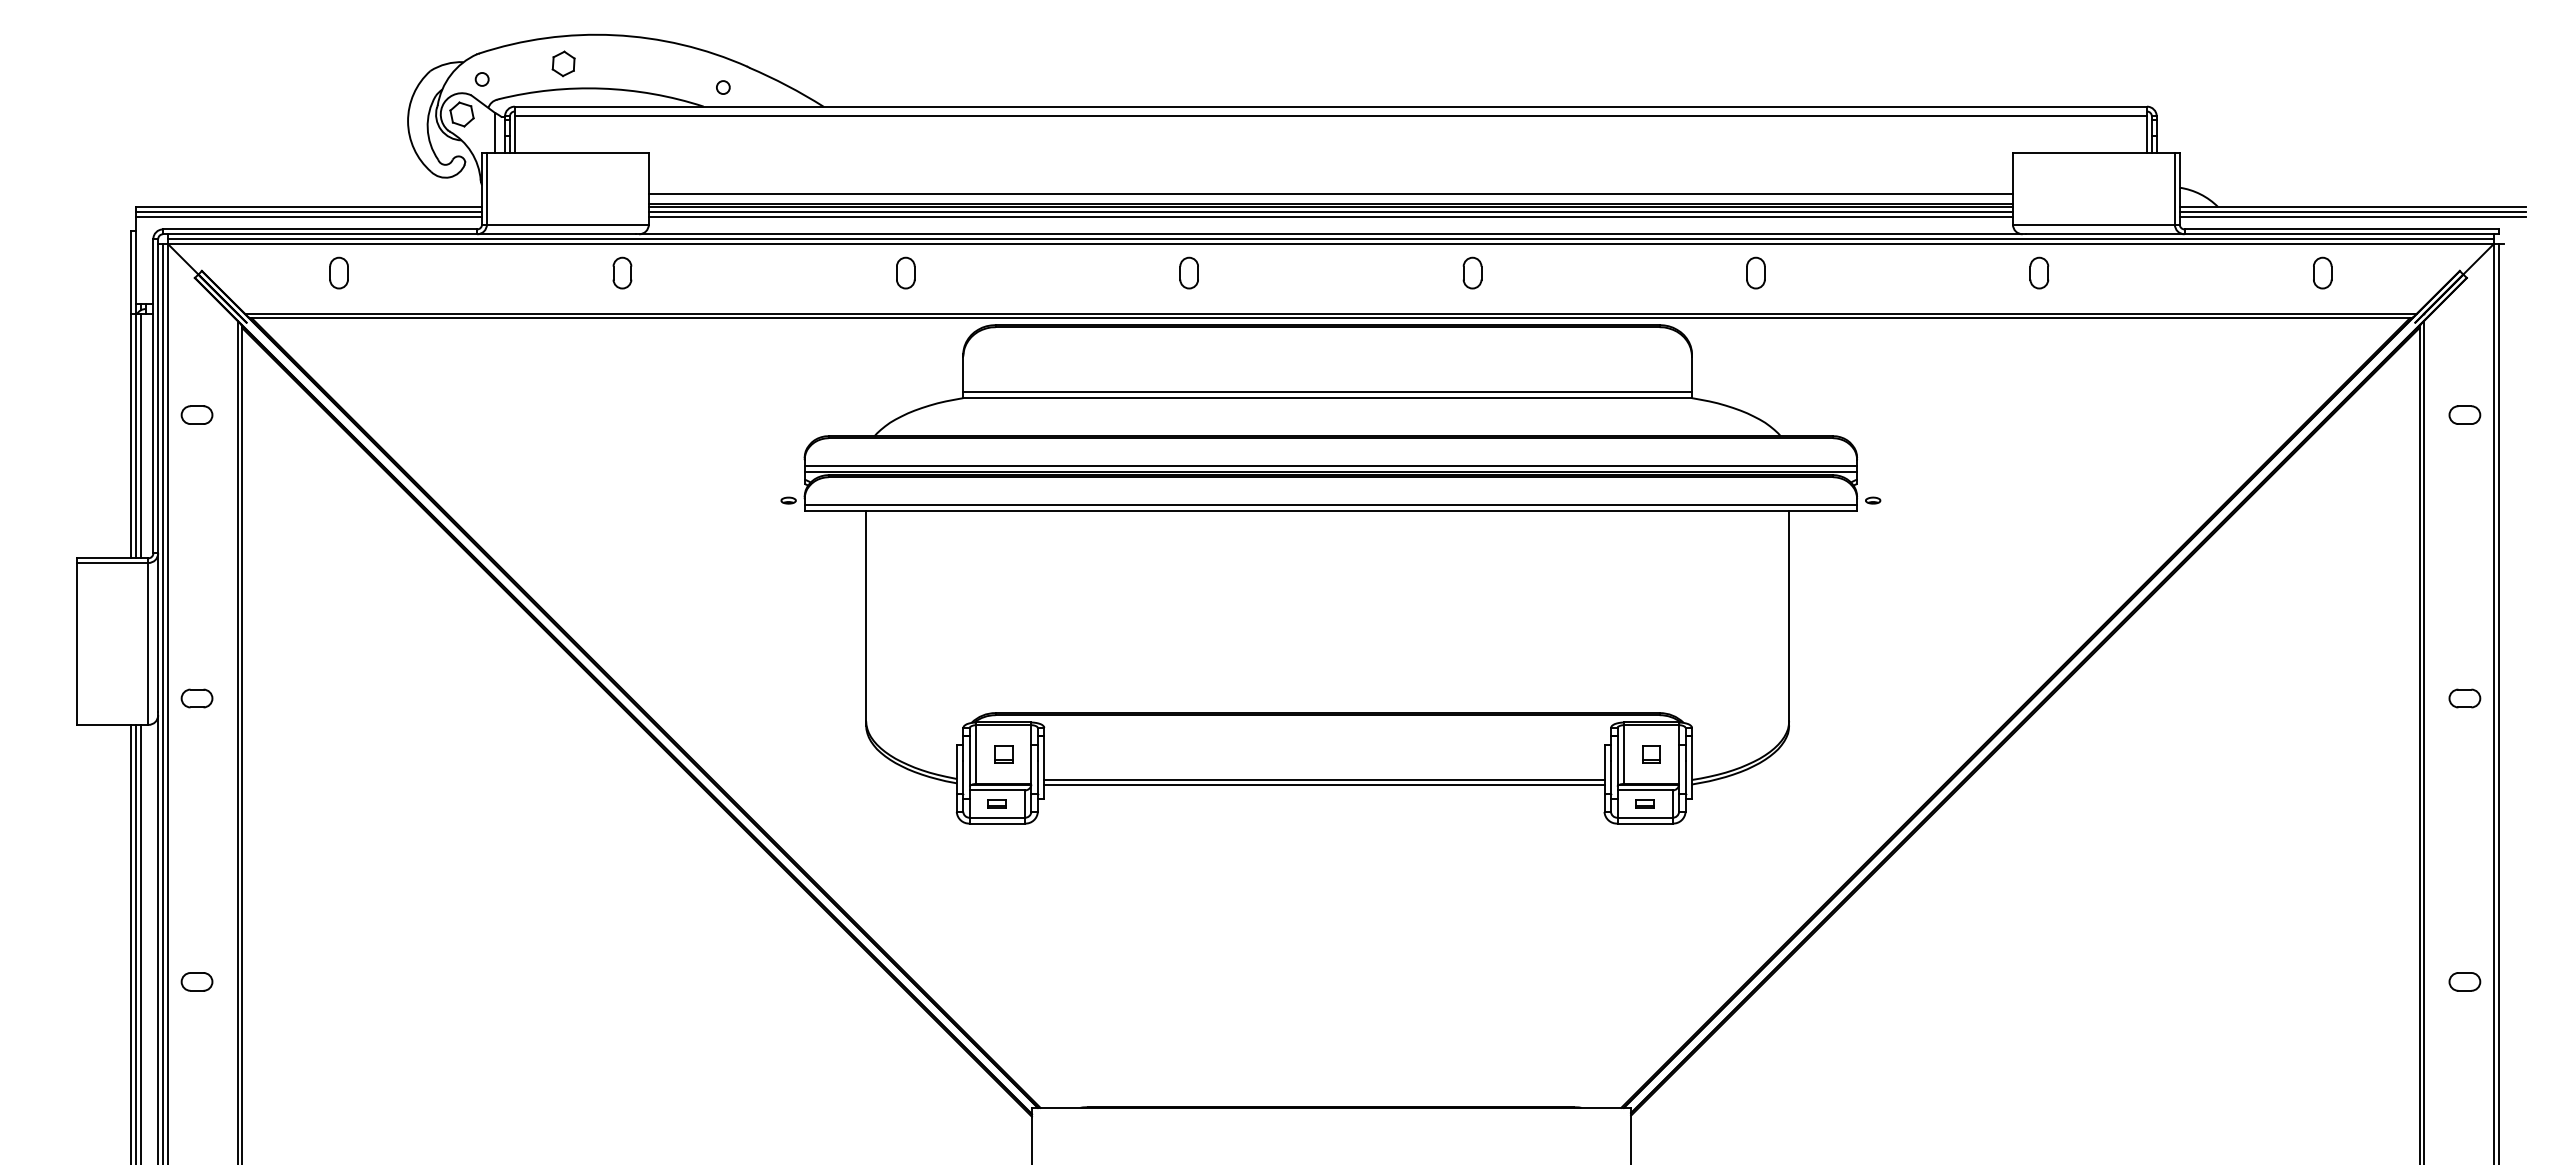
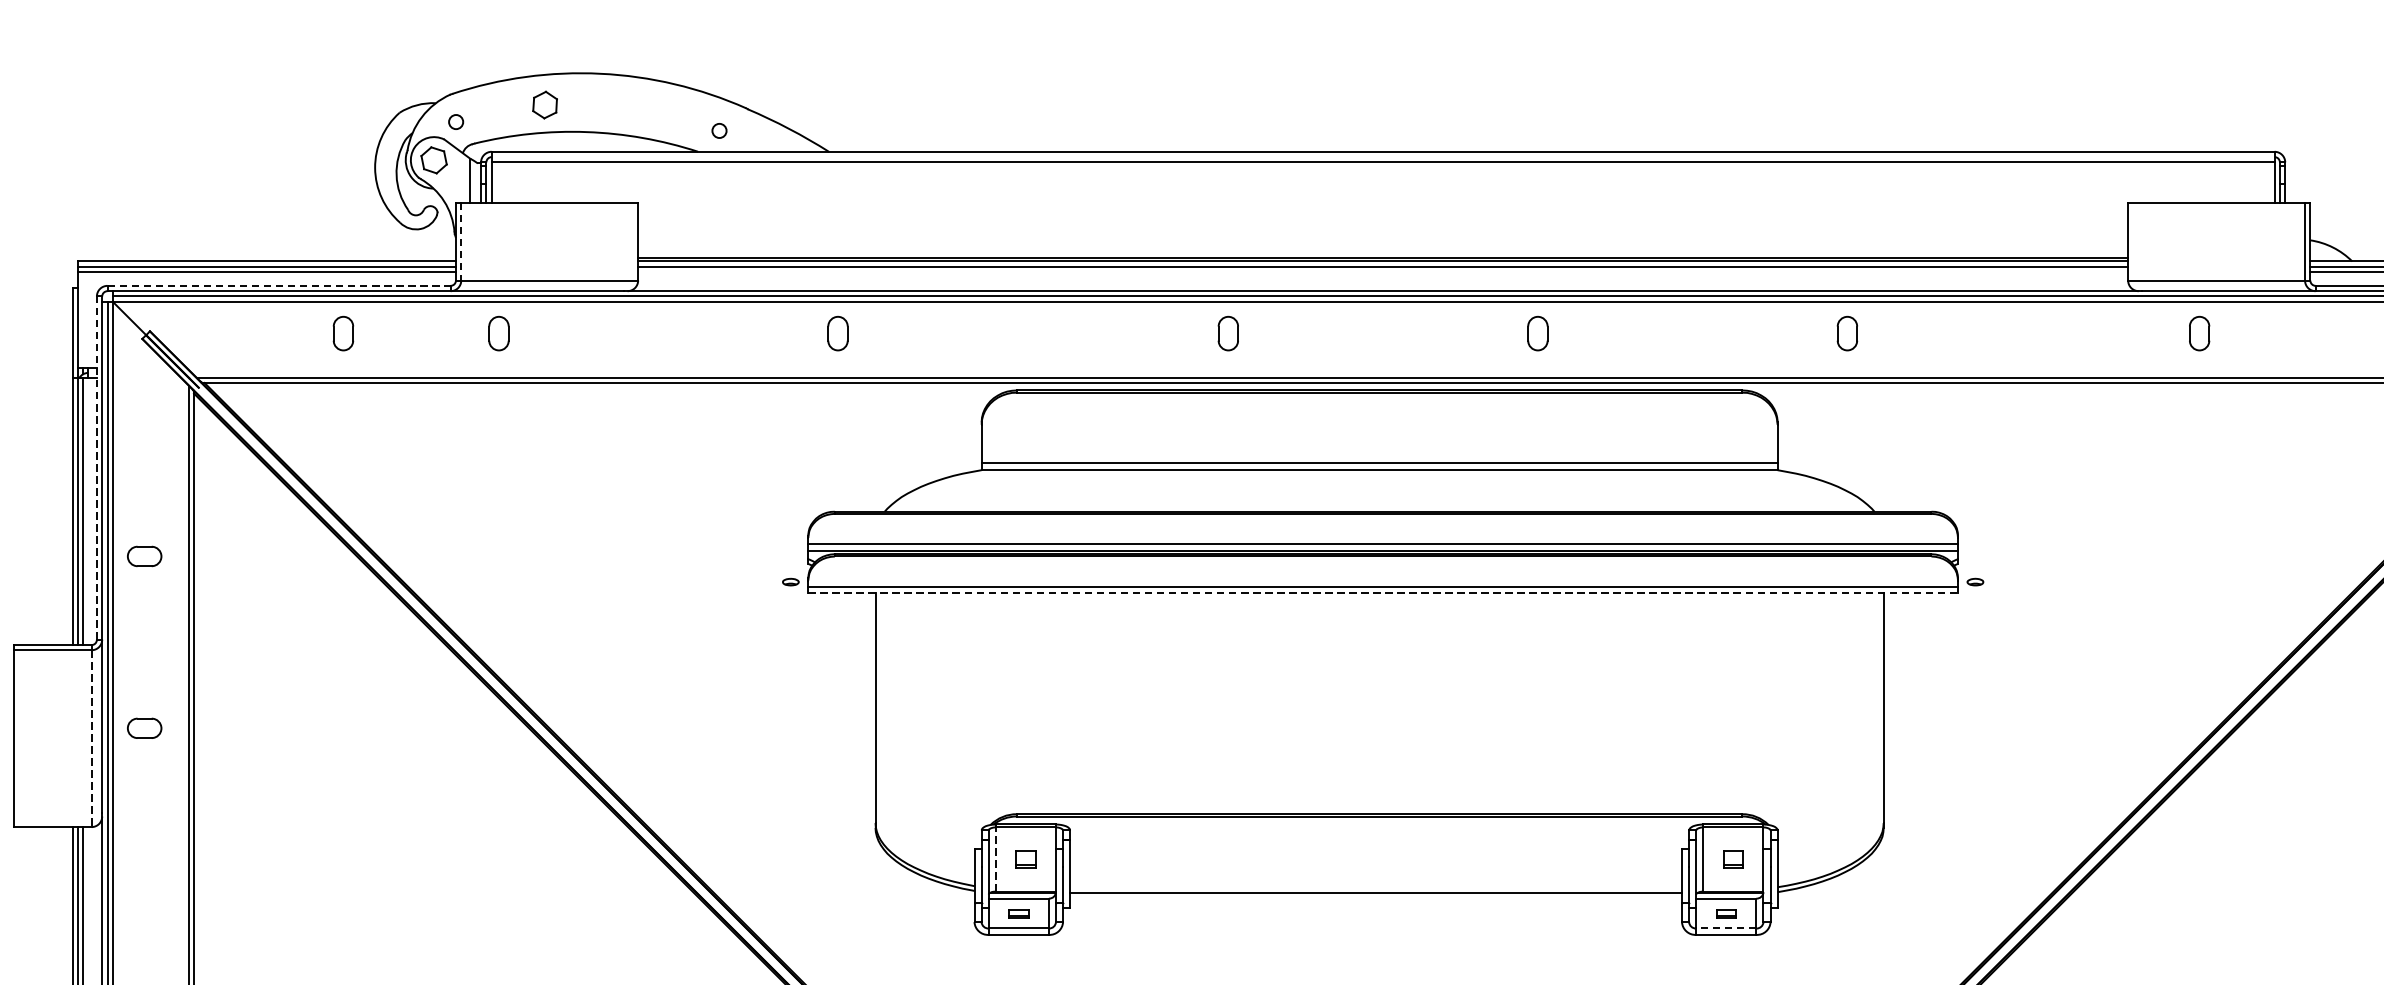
line: (486, 188) -> (460, 241), solid -> dashed
line: (1330, 194) -> (1382, 247), removed
line: (1330, 216) -> (1382, 271), removed
line: (320, 229) -> (279, 285), solid -> dashed
part: (338, 272) -> (342, 332), moved
part: (622, 272) -> (499, 332), moved
part: (905, 272) -> (837, 332), moved
part: (2039, 272) -> (2199, 332), moved
line: (153, 395) -> (97, 467), solid -> dashed
part: (196, 414) -> (144, 555), moved
line: (1331, 510) -> (1383, 592), solid -> dashed
line: (148, 643) -> (91, 738), solid -> dashed
part: (196, 698) -> (144, 728), moved
line: (976, 754) -> (996, 859), solid -> dashed
line: (1324, 779) -> (1376, 886), removed
line: (1645, 817) -> (1726, 928), solid -> dashed

